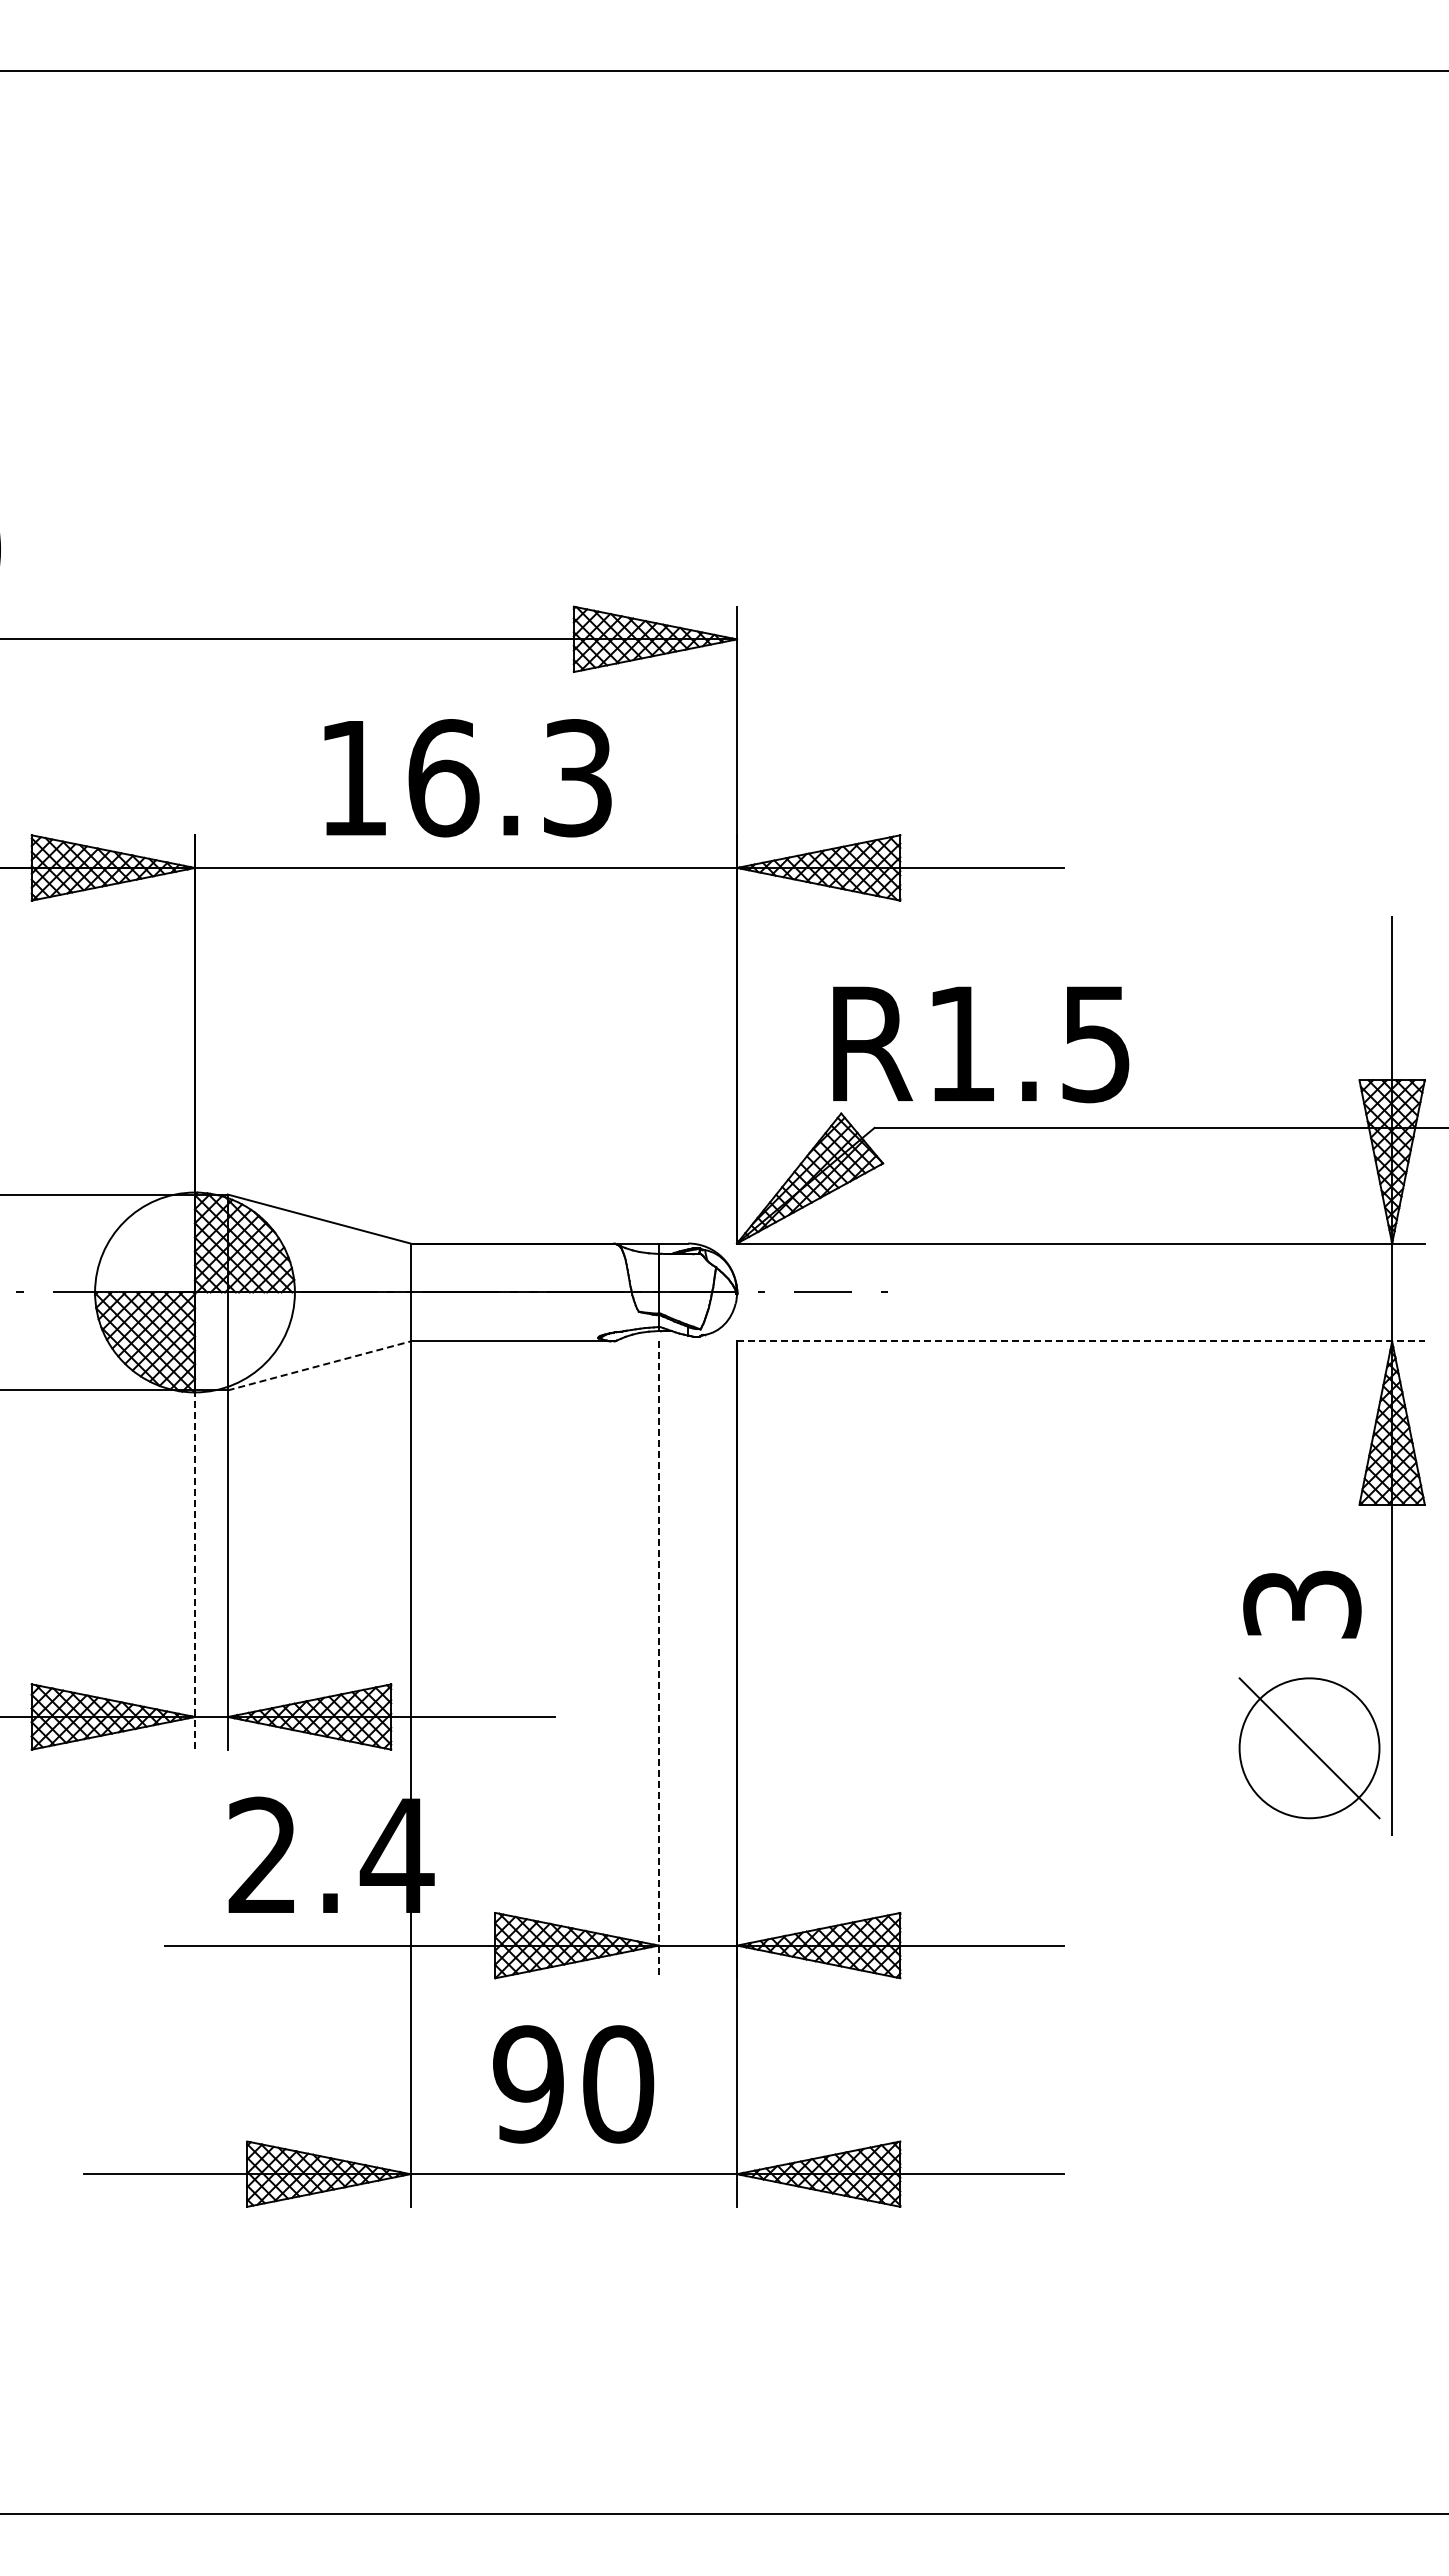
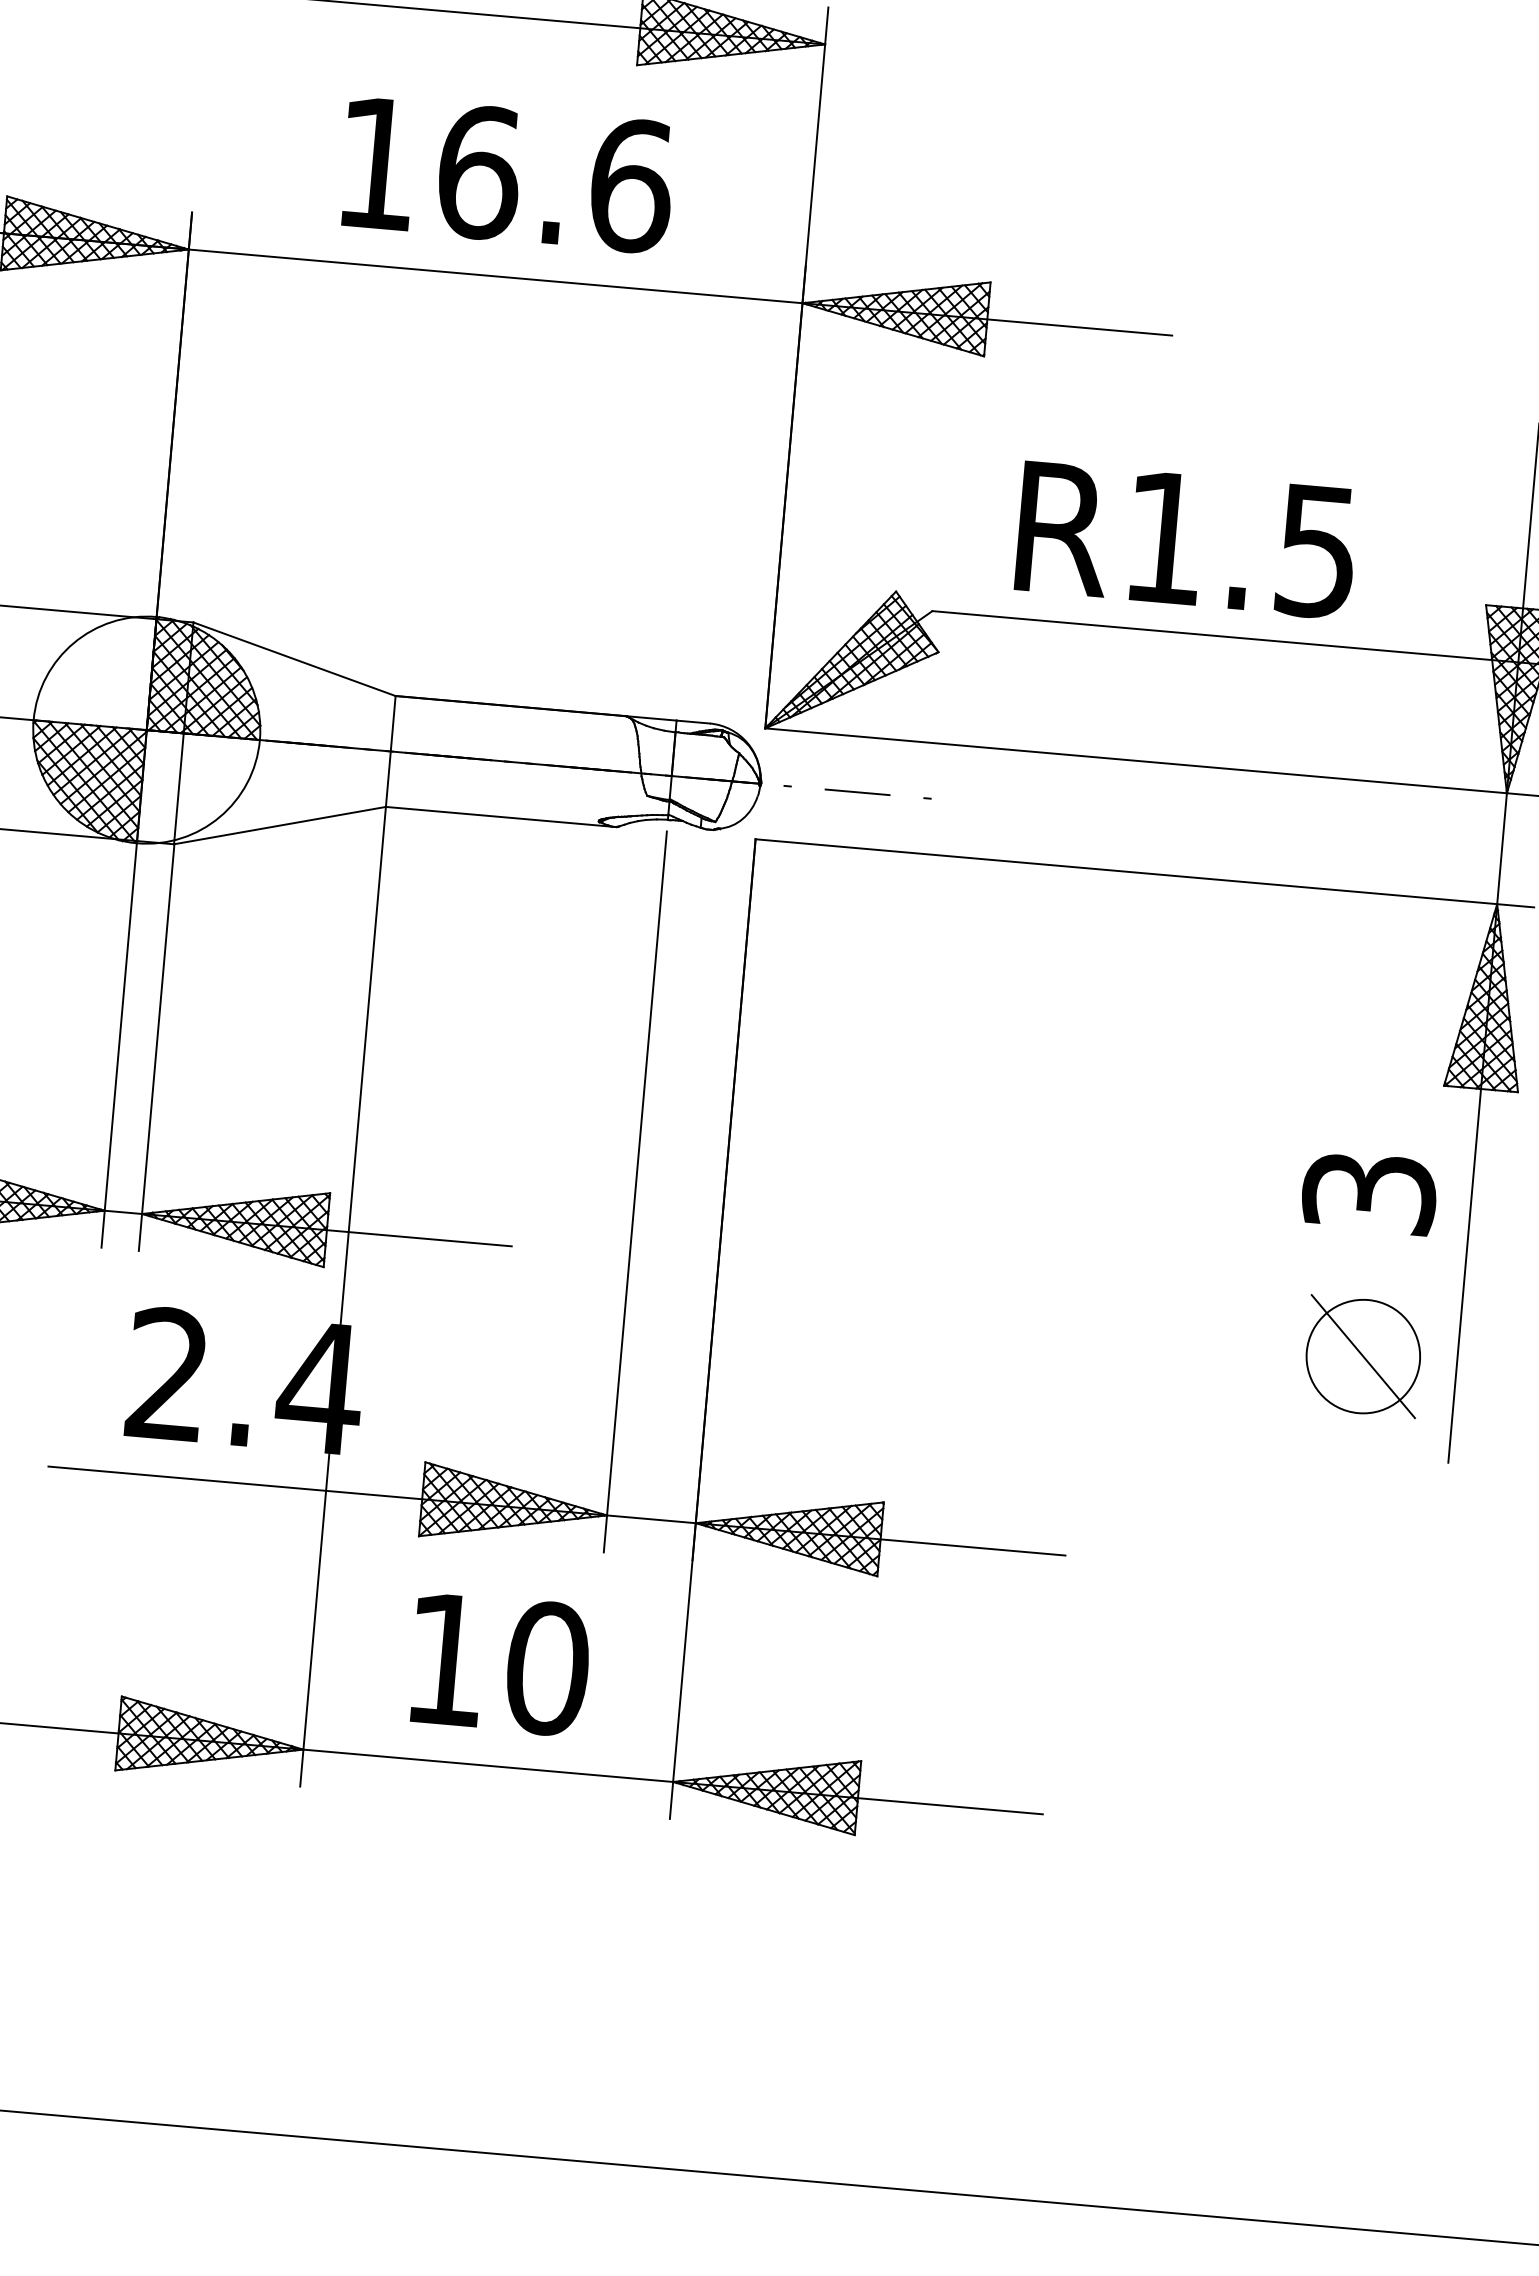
text: (578, 778) -> (631, 186), 16.3 -> 16.6
text: (981, 1044) -> (1187, 540), moved
line: (1080, 1341) -> (1144, 873), dashed -> solid
line: (319, 1365) -> (280, 825), dashed -> solid
line: (195, 1570) -> (119, 1044), dashed -> solid
line: (658, 1660) -> (635, 1192), dashed -> solid
part: (1309, 1748) -> (1363, 1356), size x0.71
text: (528, 2084) -> (445, 1659), 90 -> 10

